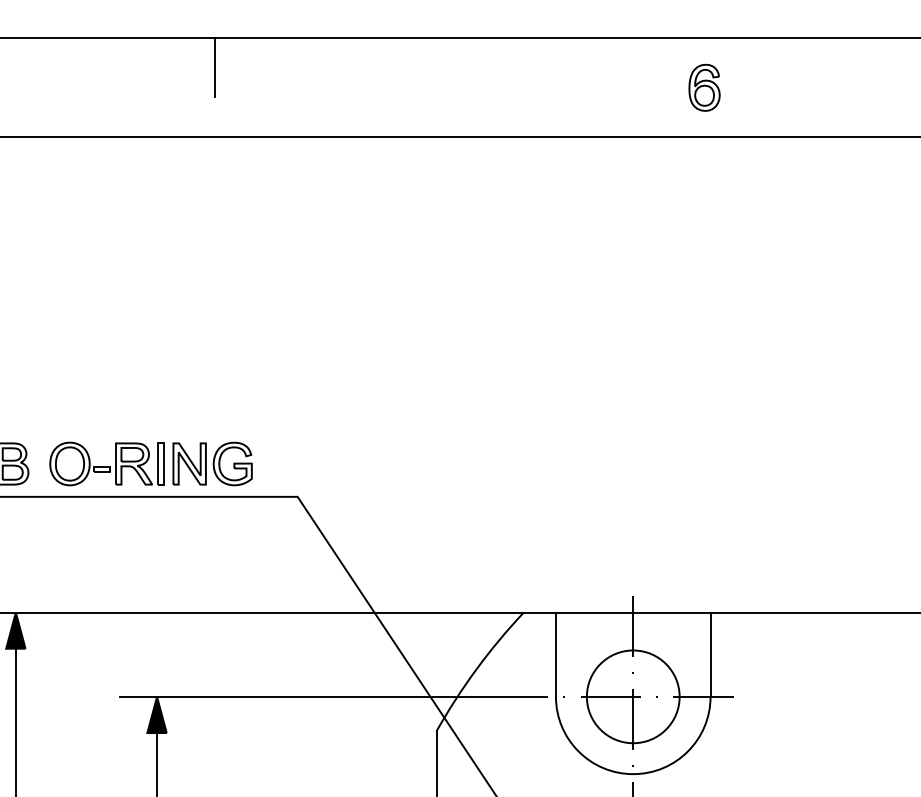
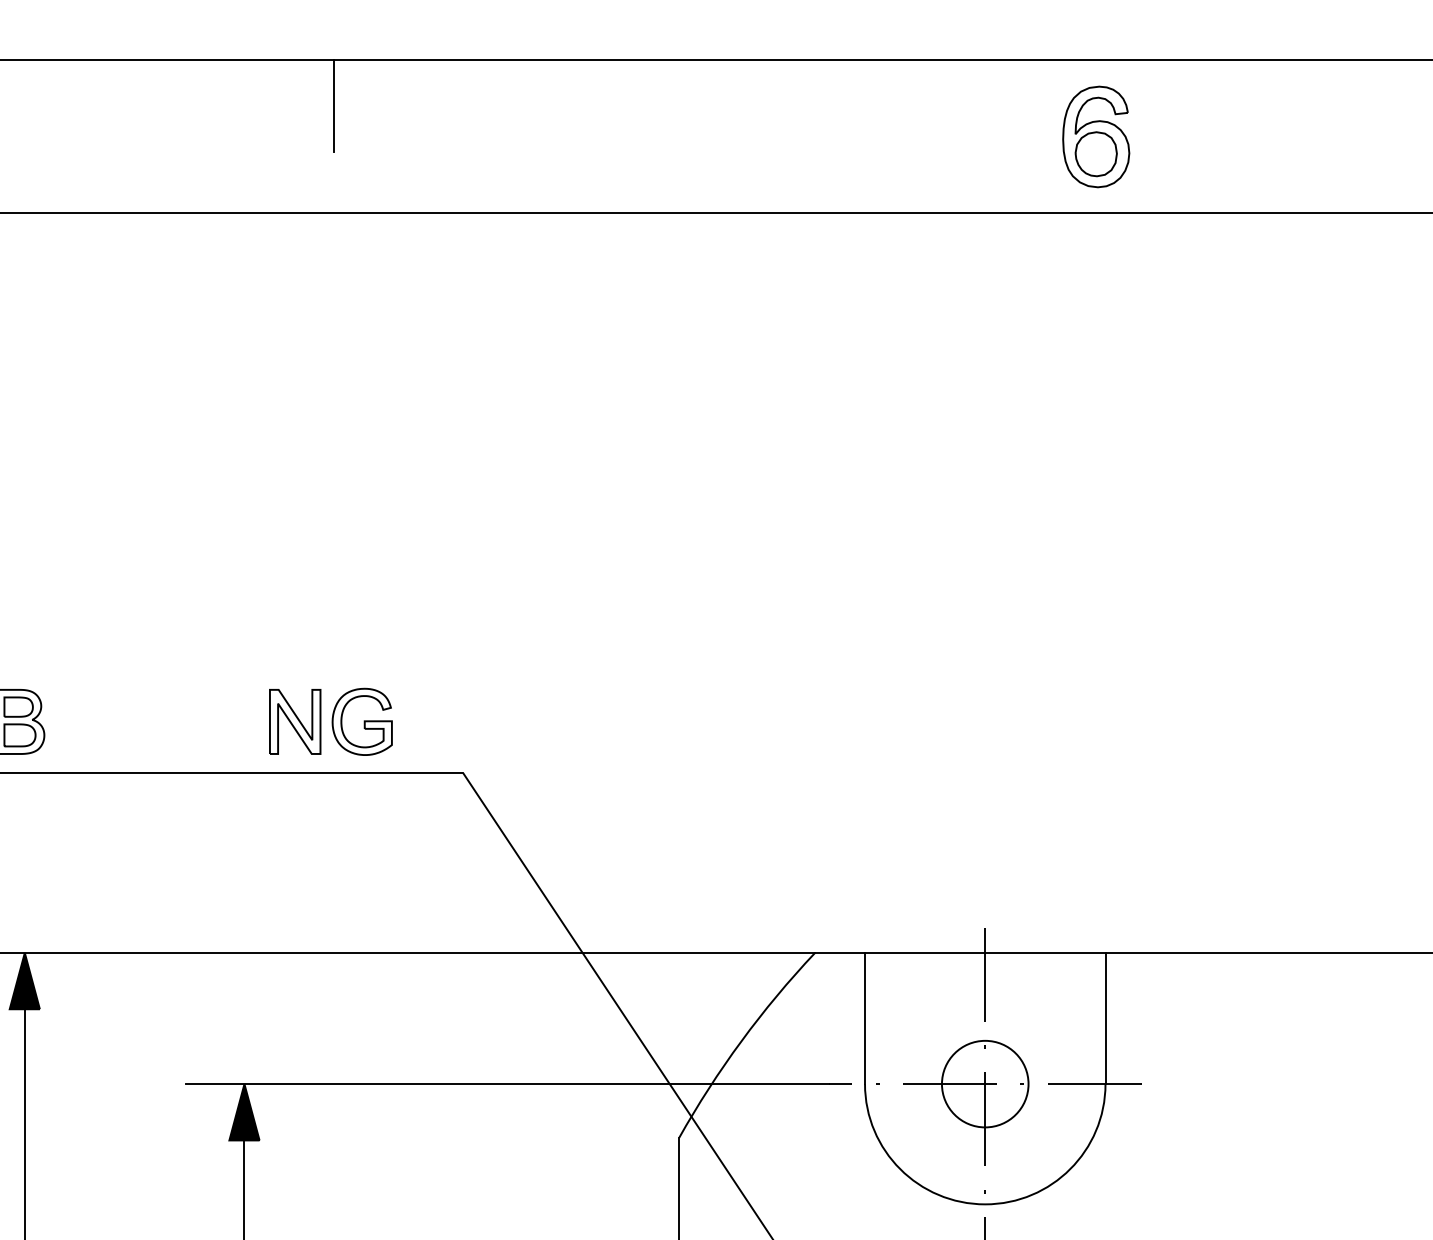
part: (704, 87) -> (1096, 136), size x1.4
part: (106, 463) -> (165, 721), removed
circle: (632, 696) -> (984, 1083), size x0.6

